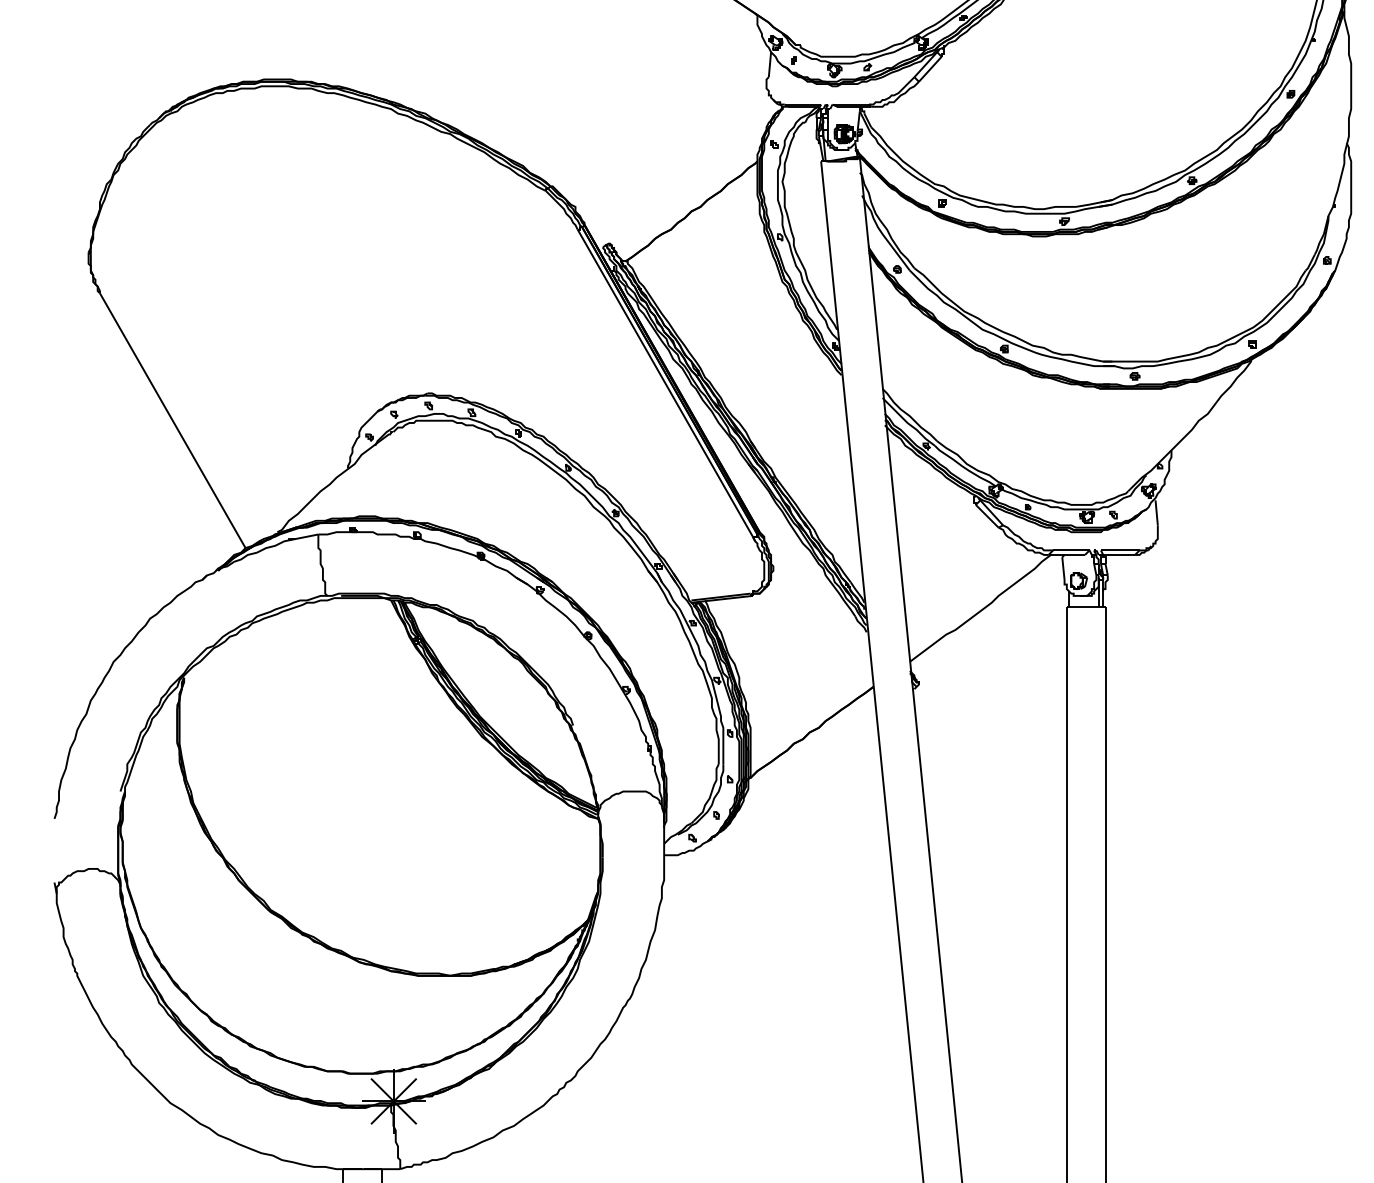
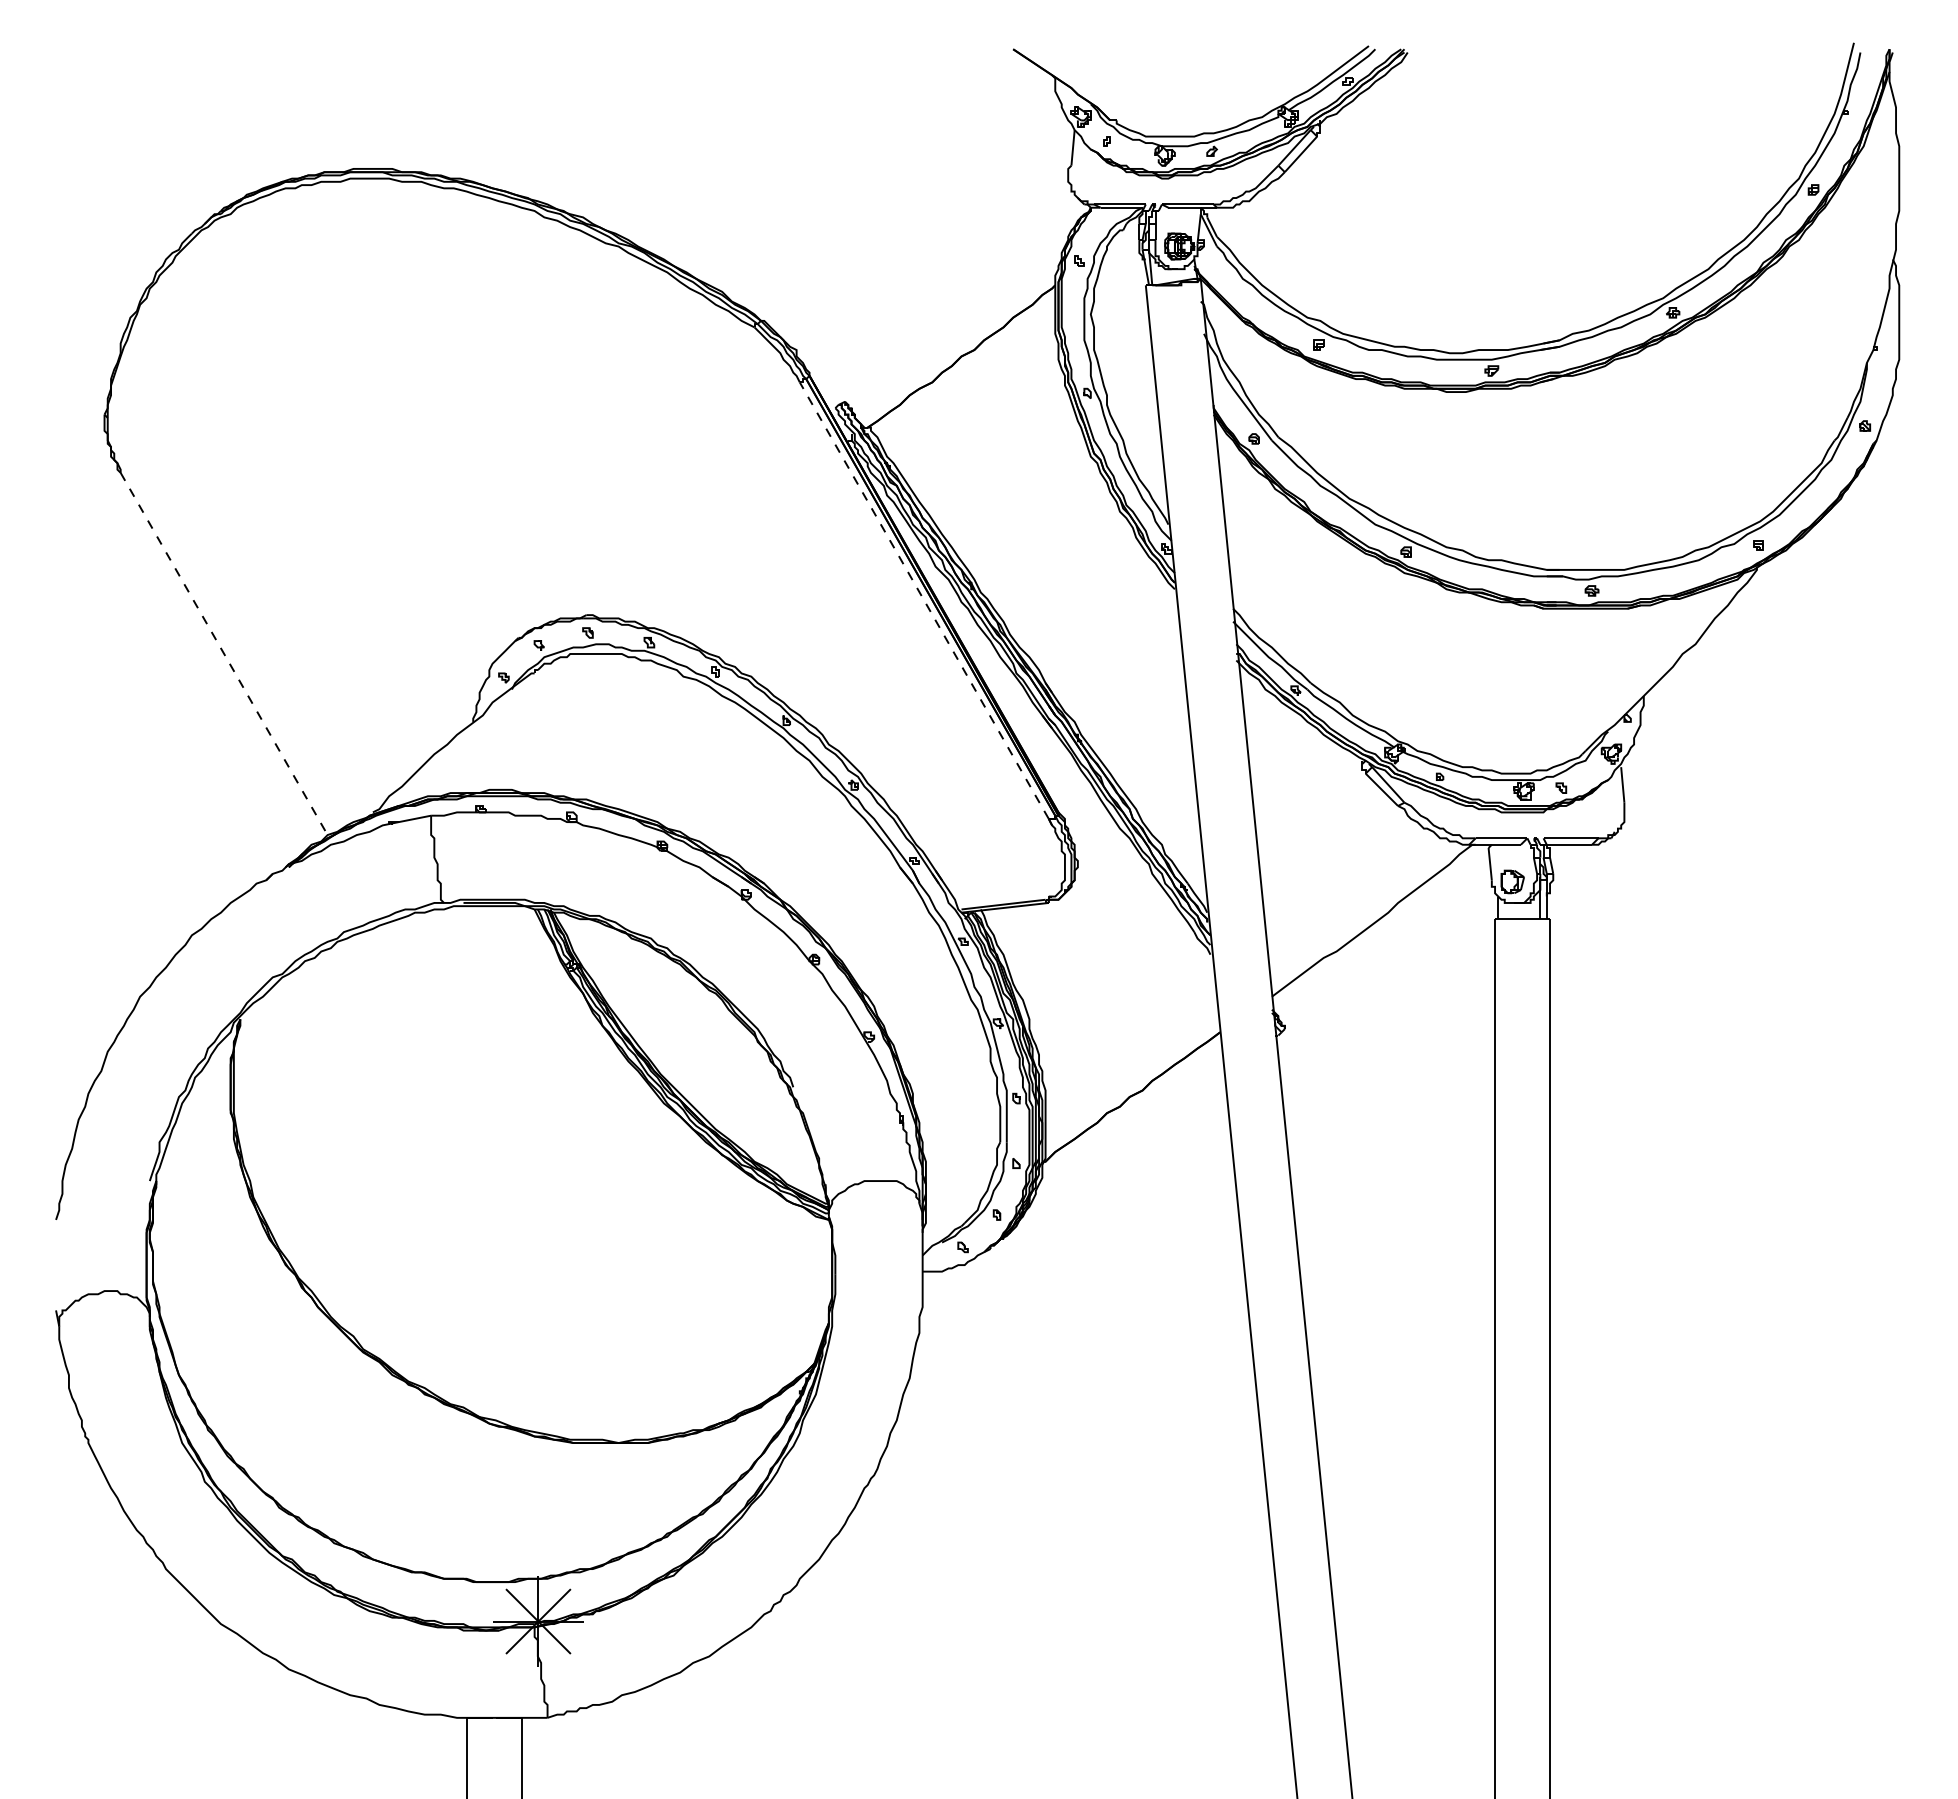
line: (665, 383) -> (924, 600), solid -> dashed
line: (173, 420) -> (224, 653), solid -> dashed

